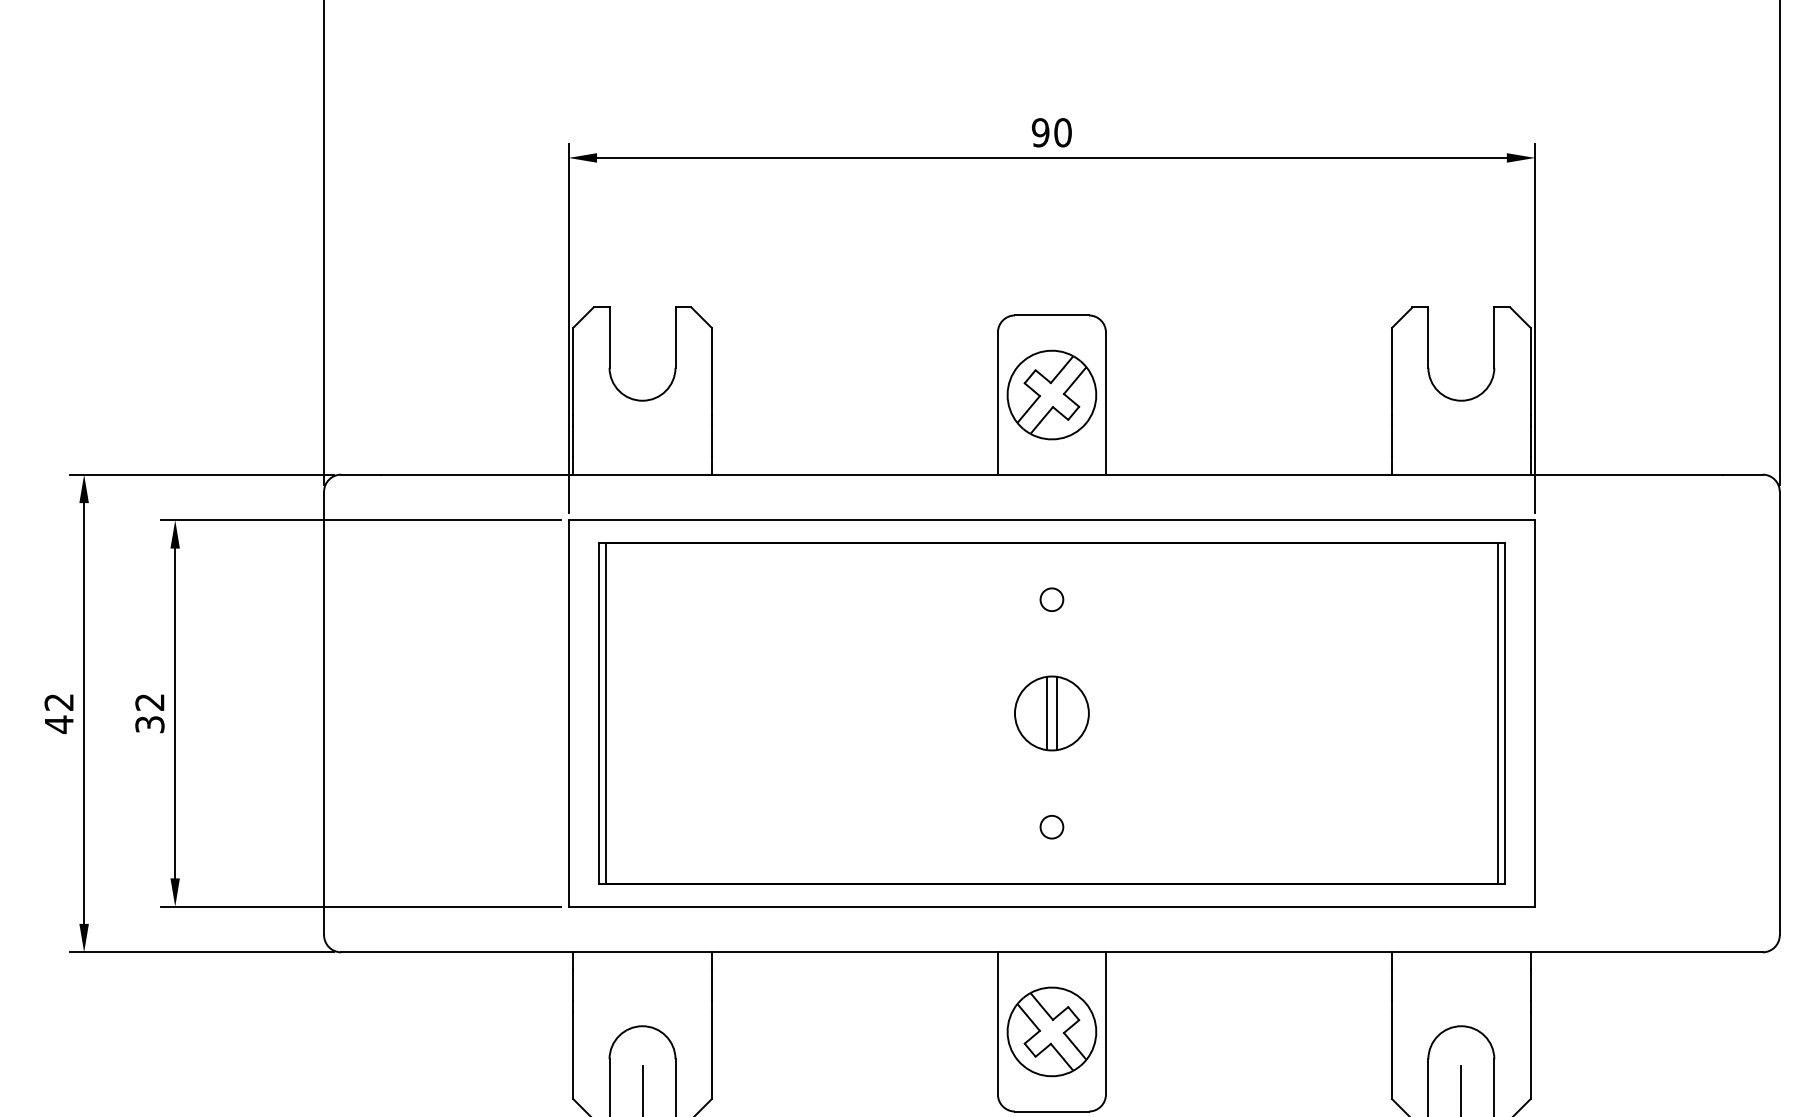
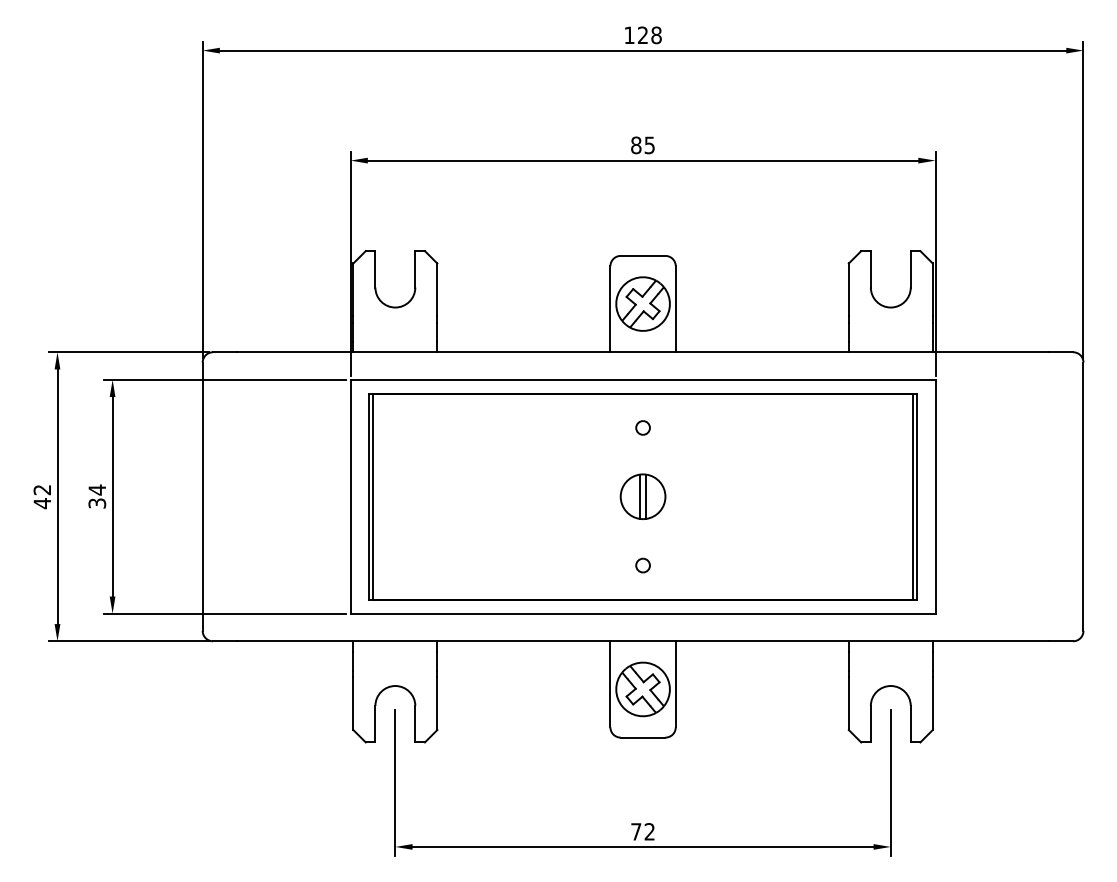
text: (1052, 132) -> (643, 145), 90 -> 85
text: (148, 701) -> (96, 489), 32 -> 34

